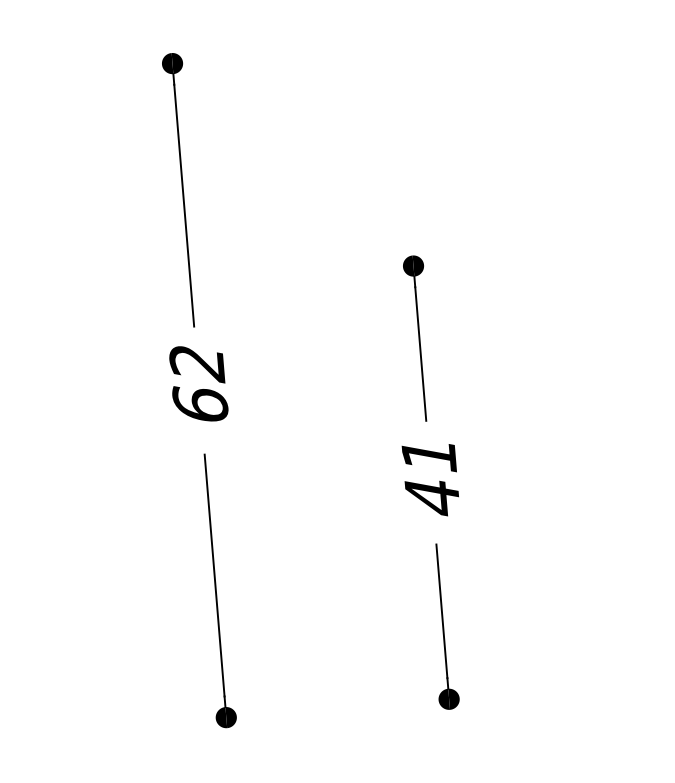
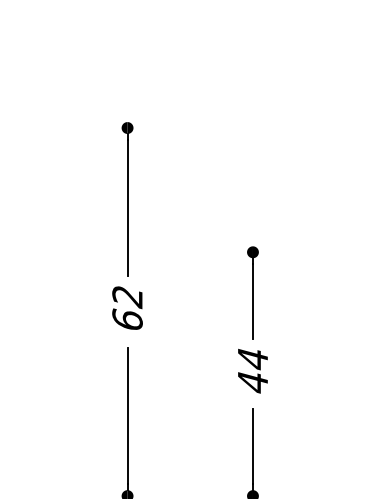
text: (428, 456) -> (252, 359), 41 -> 44

